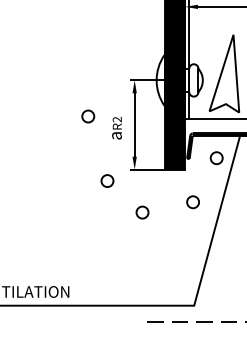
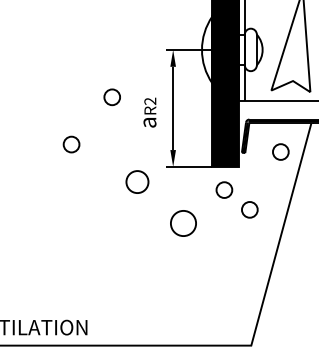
circle: (57, 152) -> (71, 144), added
circle: (107, 180) -> (137, 181), size x1.4
circle: (173, 187) -> (224, 190), added
circle: (142, 212) -> (183, 223), size x1.6

